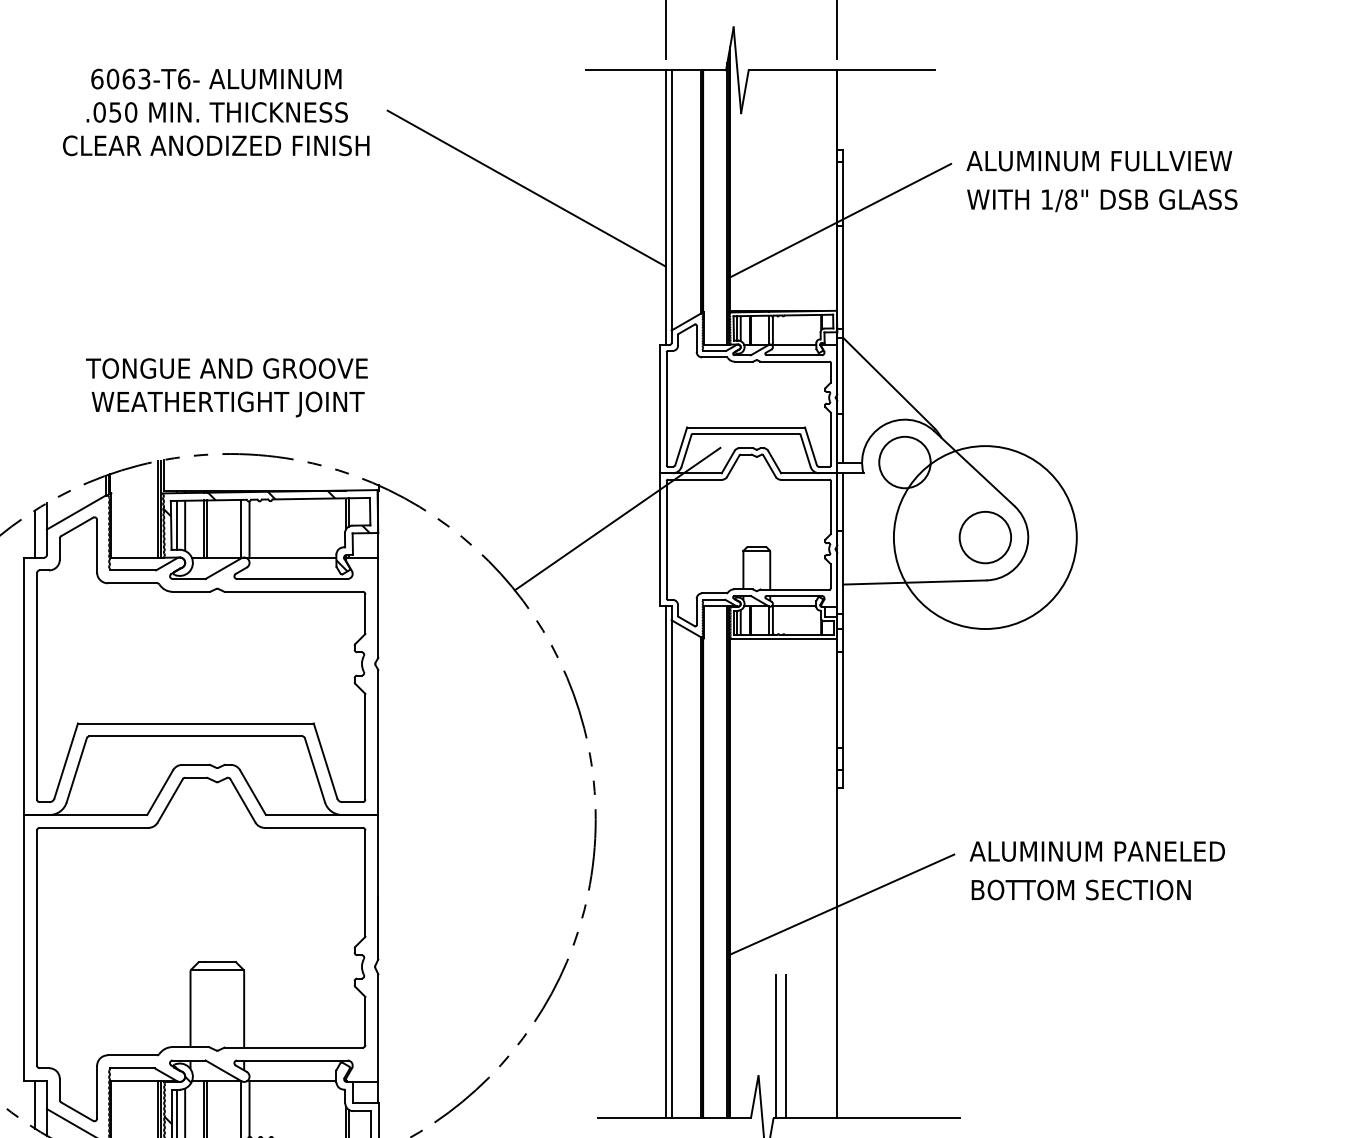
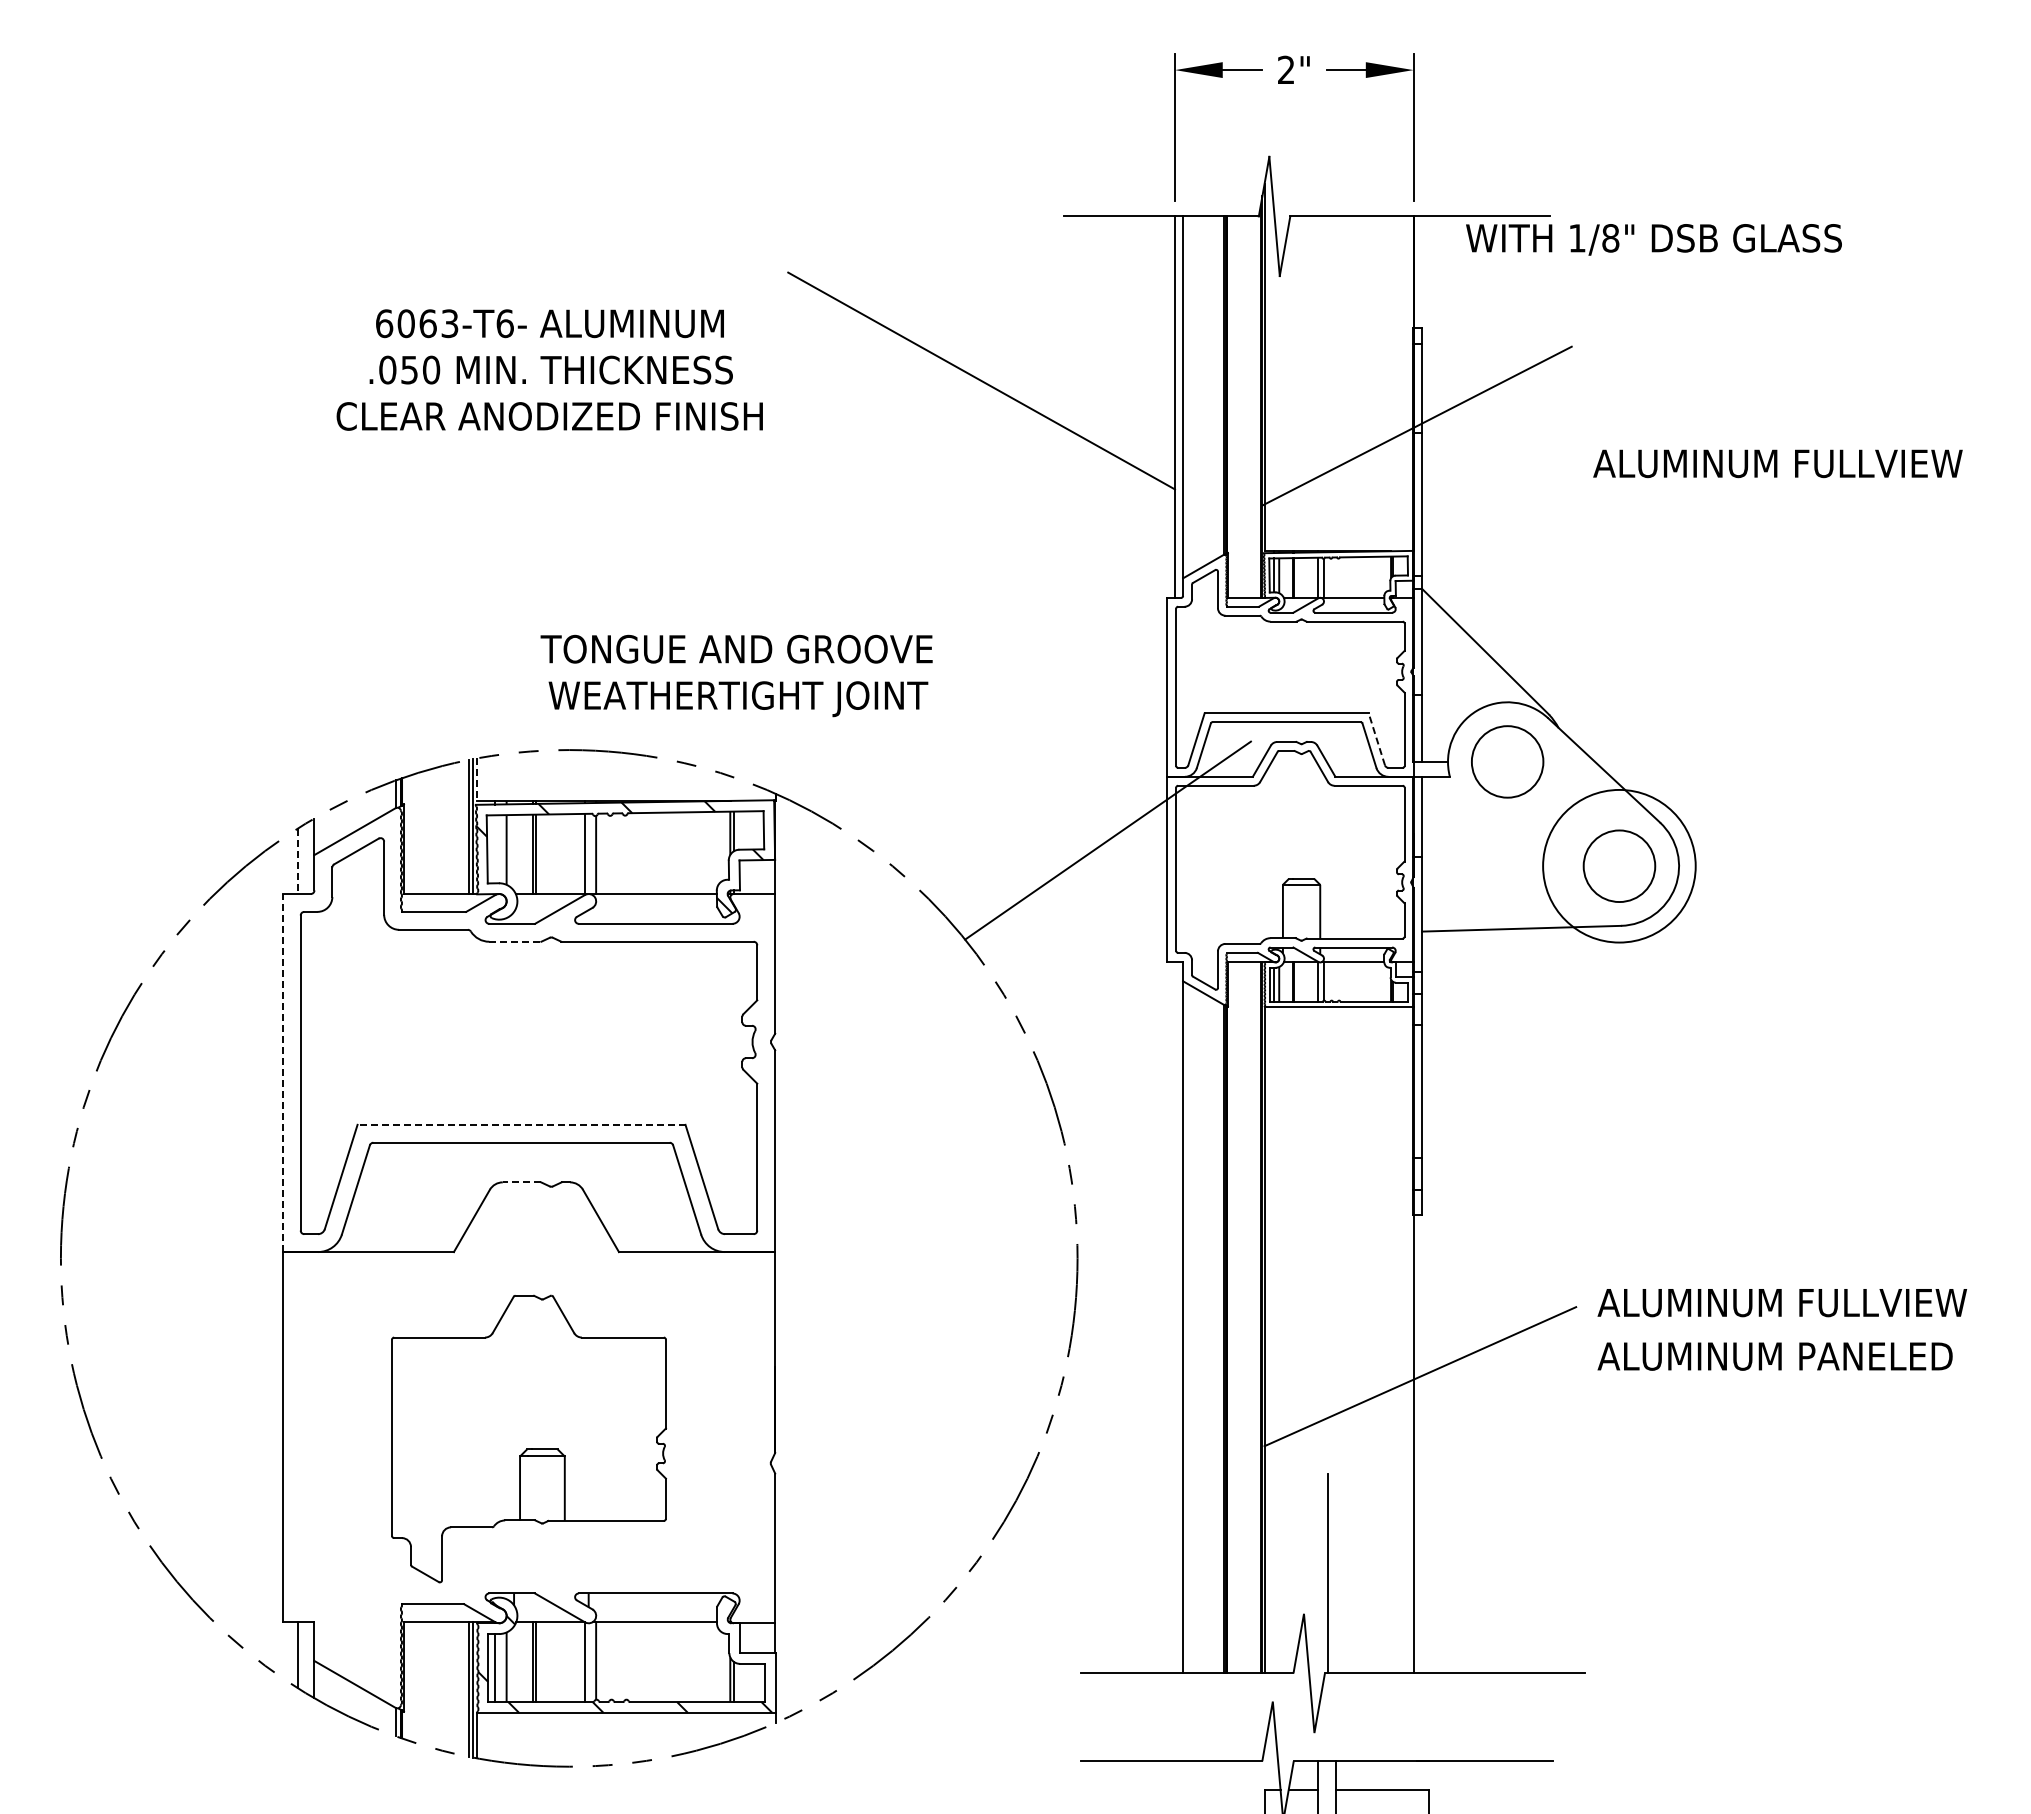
text: (215, 112) -> (549, 369), moved
text: (1099, 160) -> (1777, 463), moved
text: (1101, 200) -> (1653, 239), moved
text: (226, 387) -> (736, 675), moved
line: (810, 445) -> (1376, 738), solid -> dashed
line: (164, 475) -> (477, 780), solid -> dashed
line: (177, 525) -> (495, 849), removed
line: (34, 534) -> (297, 861), solid -> dashed
circle: (985, 537) -> (1619, 866), size x0.6
line: (191, 591) -> (515, 941), solid -> dashed
line: (23, 685) -> (282, 1072), solid -> dashed
line: (195, 723) -> (521, 1124), solid -> dashed
line: (195, 764) -> (521, 1182), solid -> dashed
text: (1175, 851) -> (1884, 1303), ALUMINUM PANELED -> ALUMINUM FULLVIEW
line: (665, 862) -> (1174, 1317), removed
text: (1096, 890) -> (1774, 1356), BOTTOM SECTION -> ALUMINUM PANELED
part: (200, 949) -> (528, 1438), size x0.6
line: (786, 1046) -> (1342, 1573), removed

